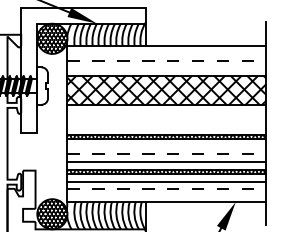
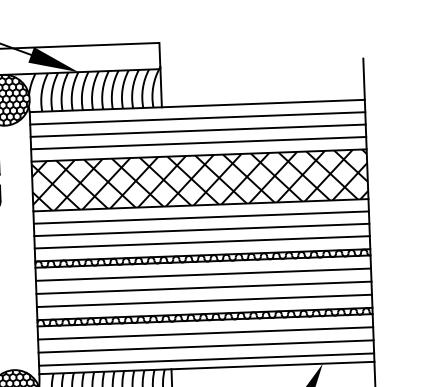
line: (166, 53) -> (197, 117), added
line: (166, 61) -> (197, 131), dashed -> solid
line: (166, 68) -> (198, 143), added
line: (166, 112) -> (200, 217), added
line: (166, 120) -> (201, 230), added
line: (166, 127) -> (201, 242), added
line: (166, 146) -> (202, 274), added
line: (166, 154) -> (203, 287), dashed -> solid
line: (166, 189) -> (205, 346), dashed -> solid
line: (166, 197) -> (206, 360), added

